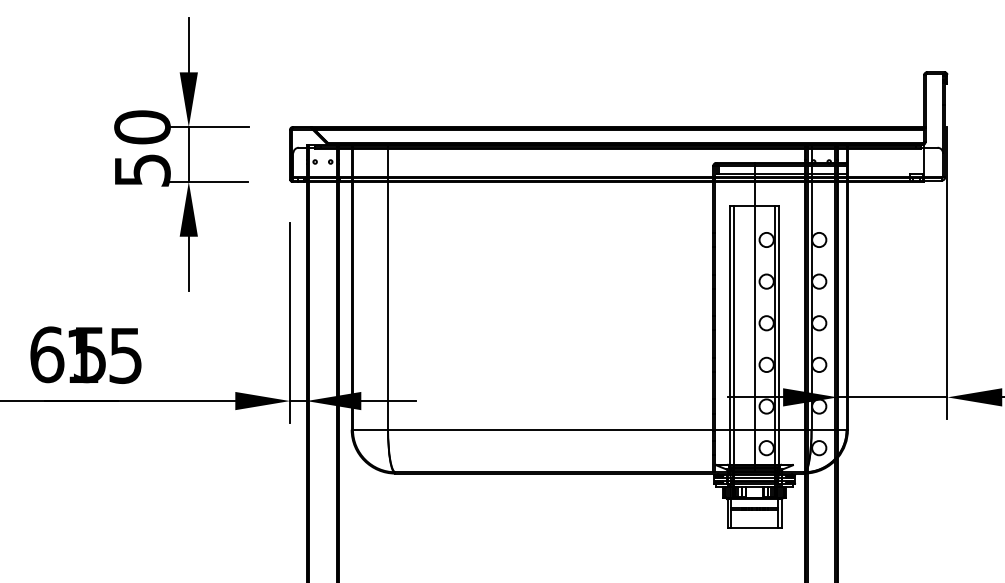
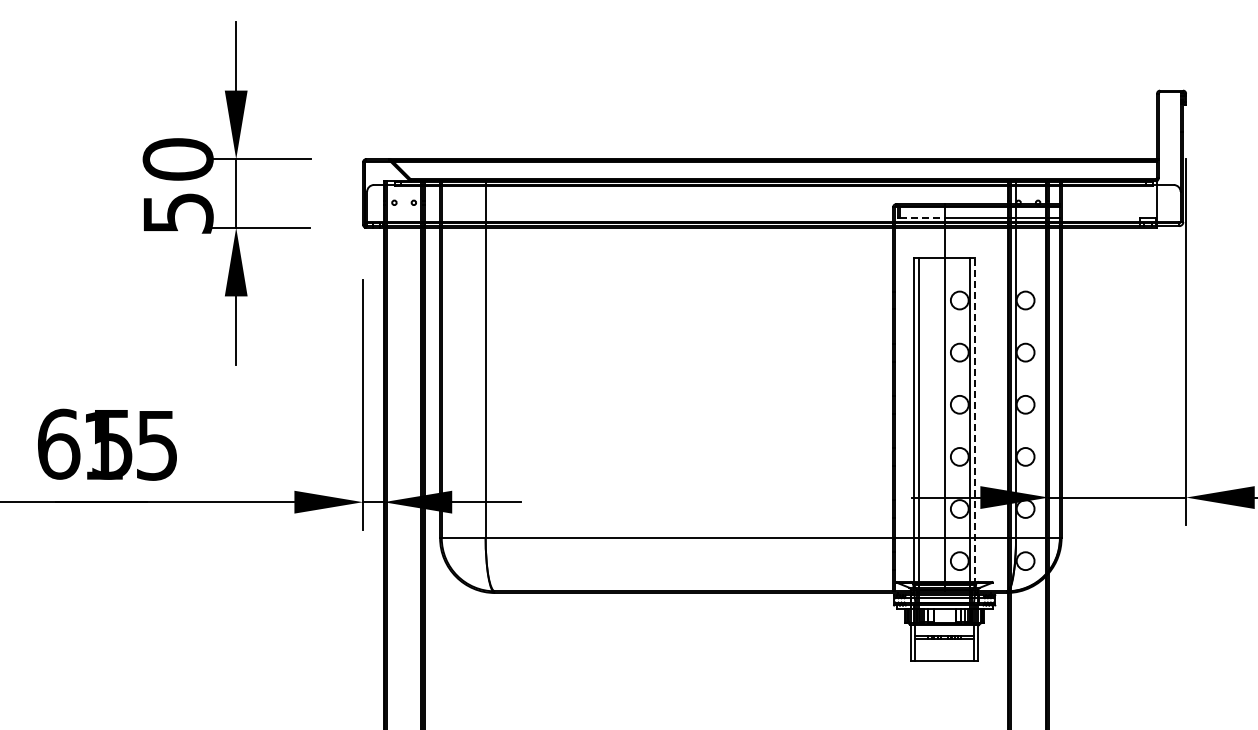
line: (736, 173) -> (922, 217), solid -> dashed
line: (779, 336) -> (975, 421), solid -> dashed

